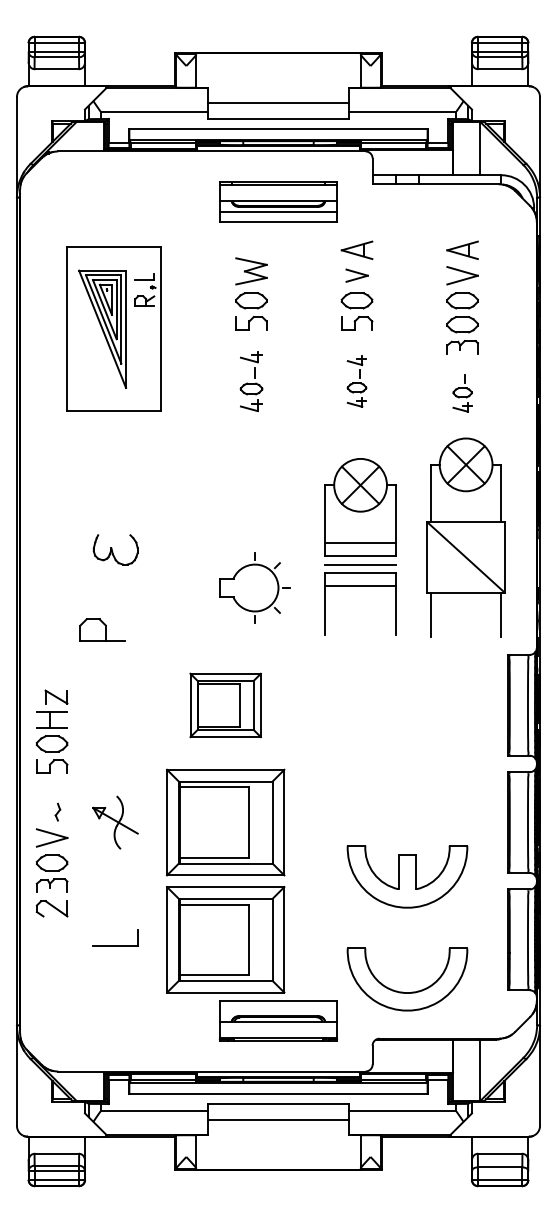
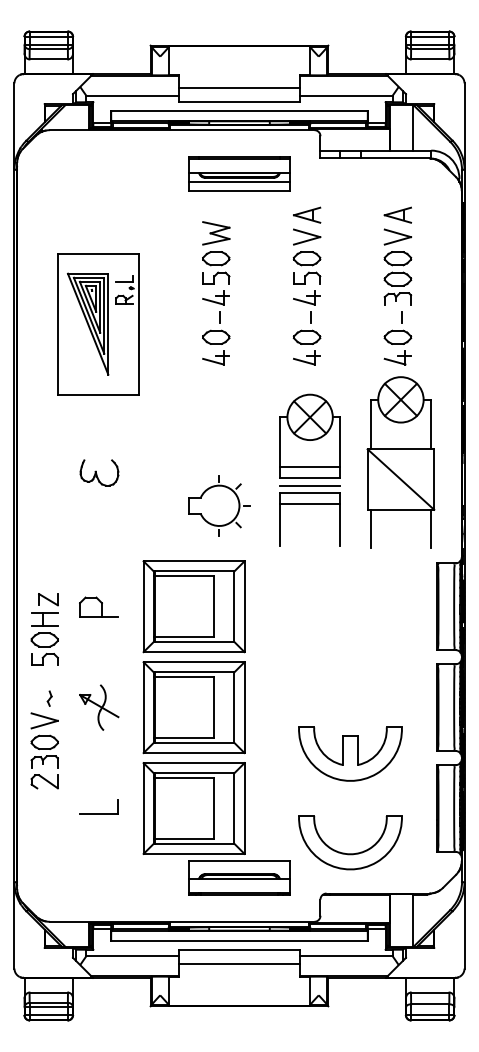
part: (357, 275) -> (307, 236), size x1.43
part: (114, 329) -> (98, 324), moved
part: (251, 380) -> (216, 327), size x1.43
part: (356, 380) -> (306, 327), size x1.67
part: (462, 393) -> (397, 338), size x1.67
part: (101, 629) -> (98, 606), moved
part: (225, 705) -> (193, 606), size x1.67

